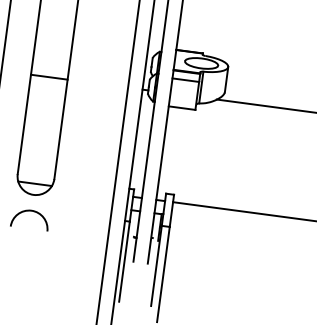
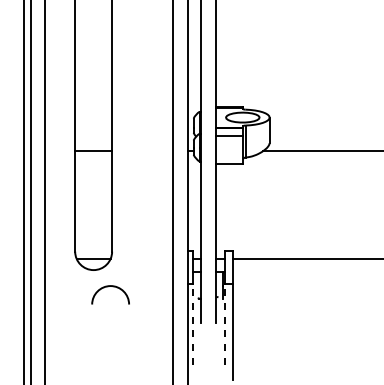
arc: (29, 211) -> (108, 287), moved
line: (124, 260) -> (192, 323), solid -> dashed
line: (156, 265) -> (224, 323), solid -> dashed

